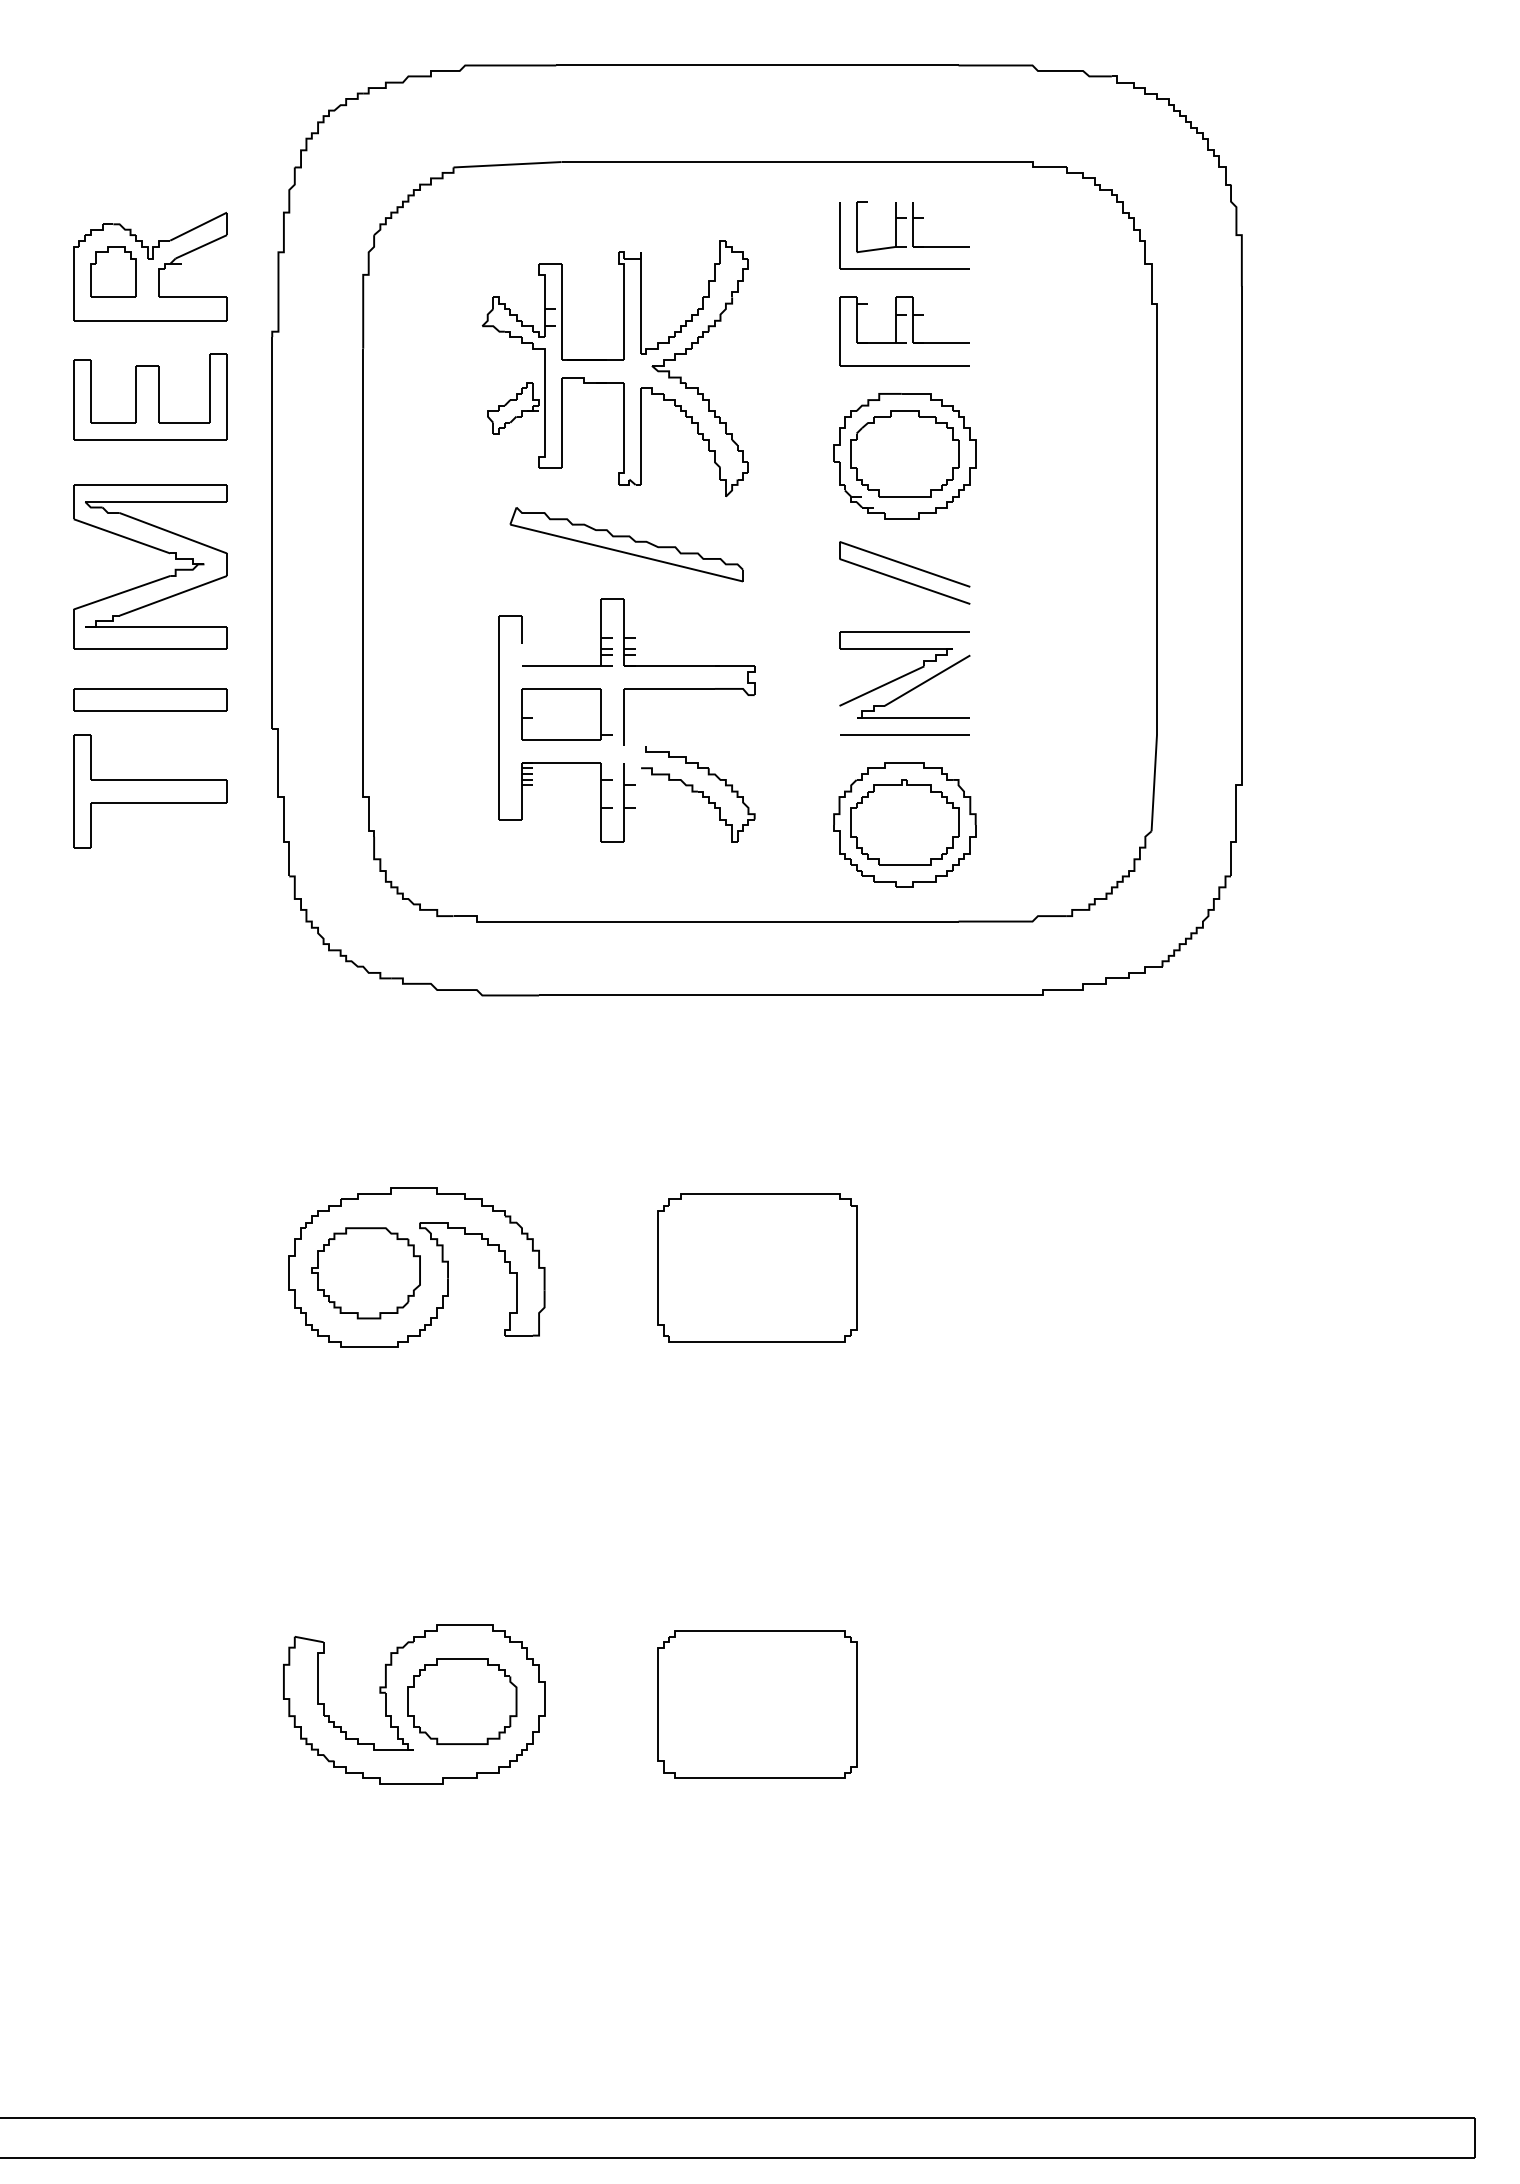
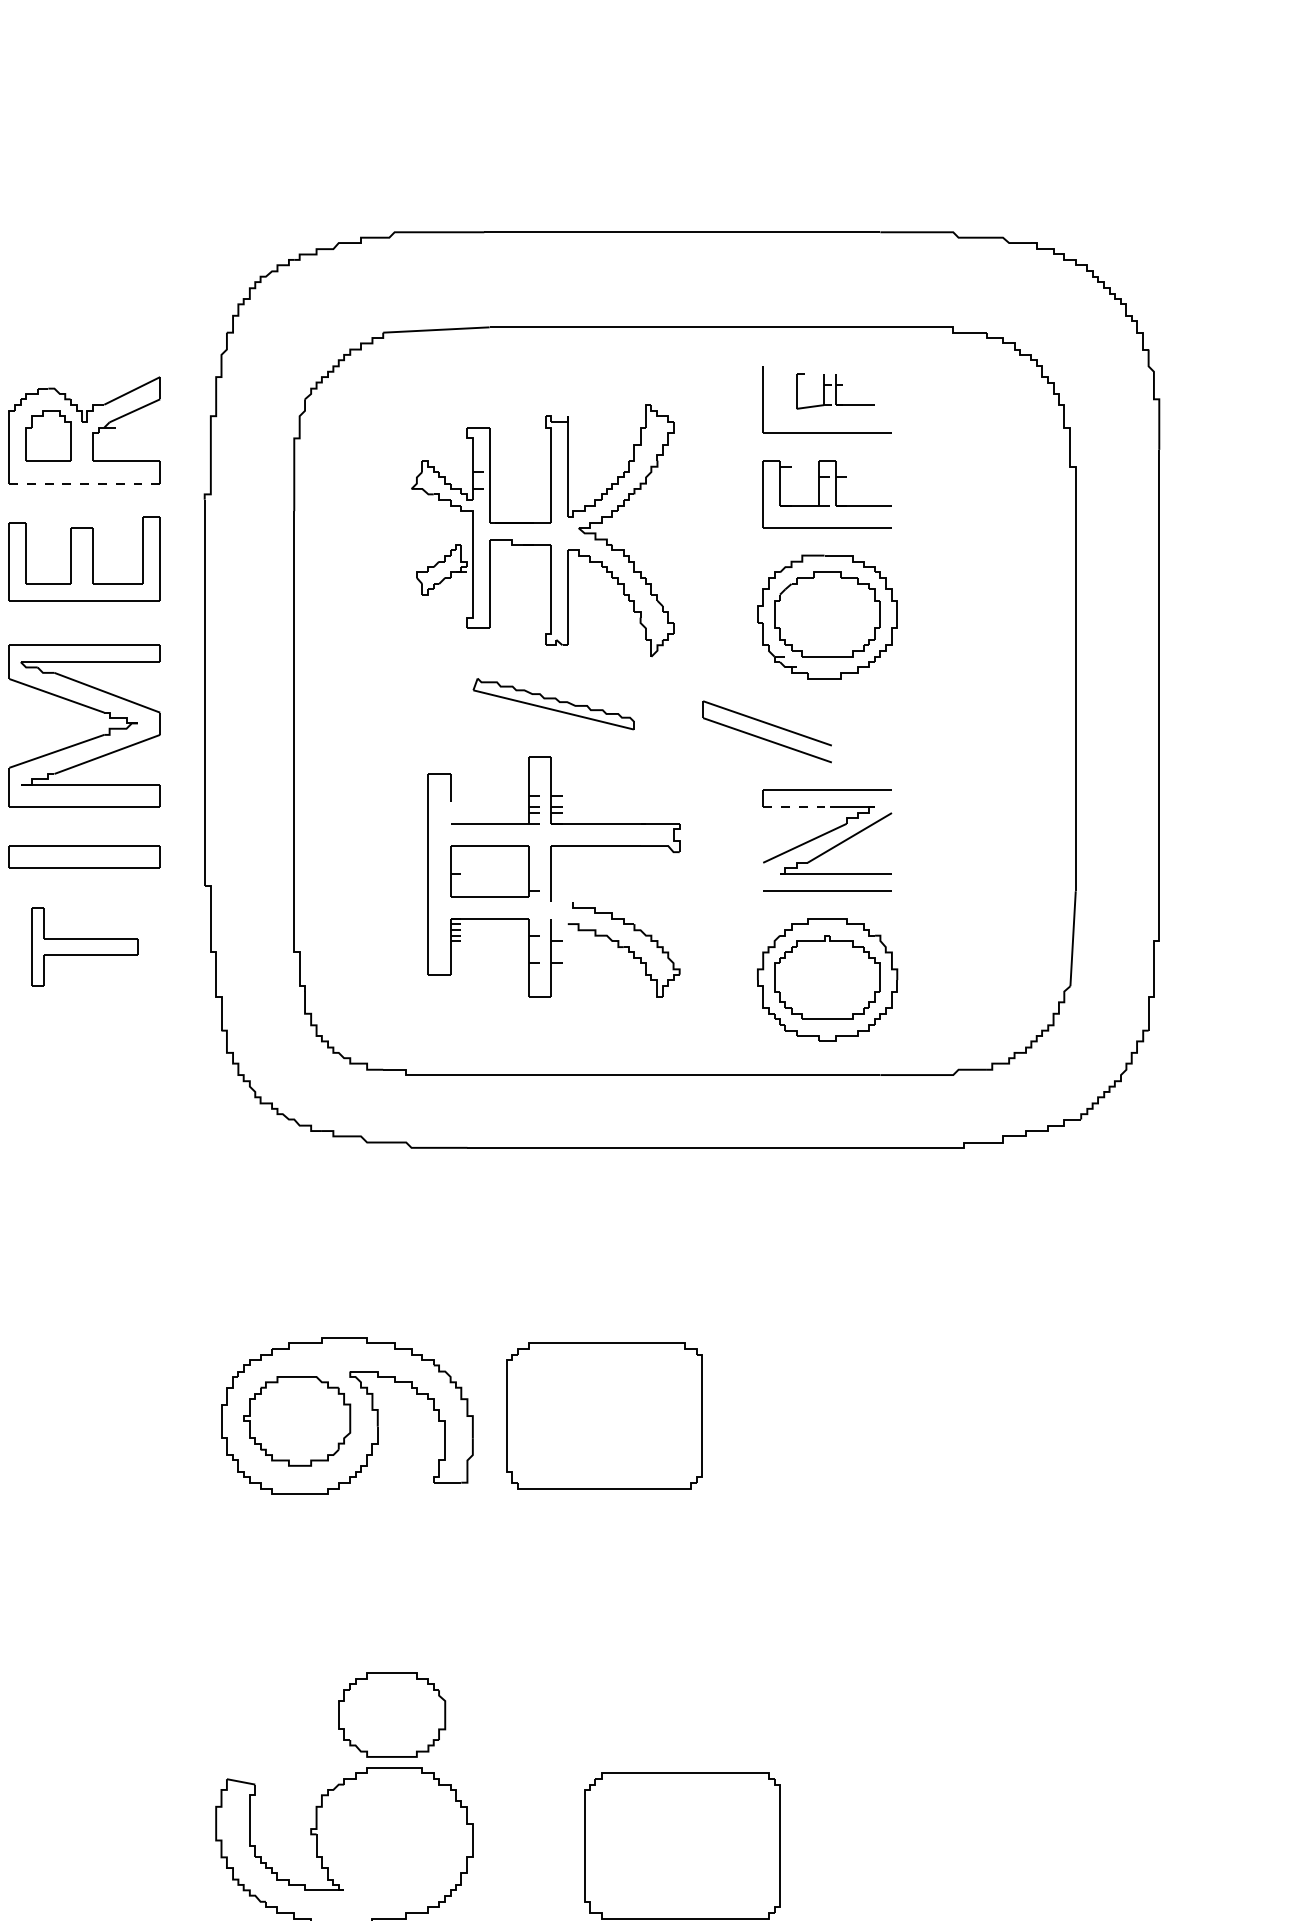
part: (912, 227) -> (835, 391), size x0.7
line: (150, 320) -> (84, 483), solid -> dashed
part: (626, 544) -> (553, 703), size x0.7
part: (907, 566) -> (770, 725), moved
line: (873, 649) -> (796, 807), solid -> dashed
part: (150, 791) -> (84, 947), size x0.7
part: (757, 1267) -> (604, 1415), moved
part: (462, 1701) -> (392, 1714), moved

